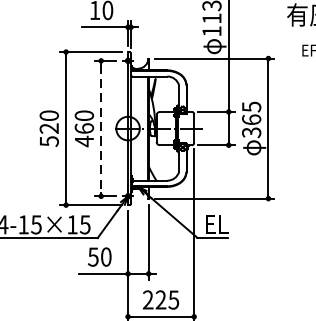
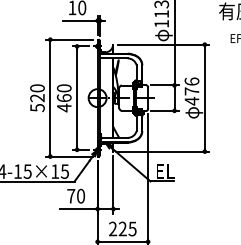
text: (250, 119) -> (191, 91), 365 -> 476
line: (101, 129) -> (77, 98), dashed -> solid
text: (93, 257) -> (71, 196), 50 -> 70

